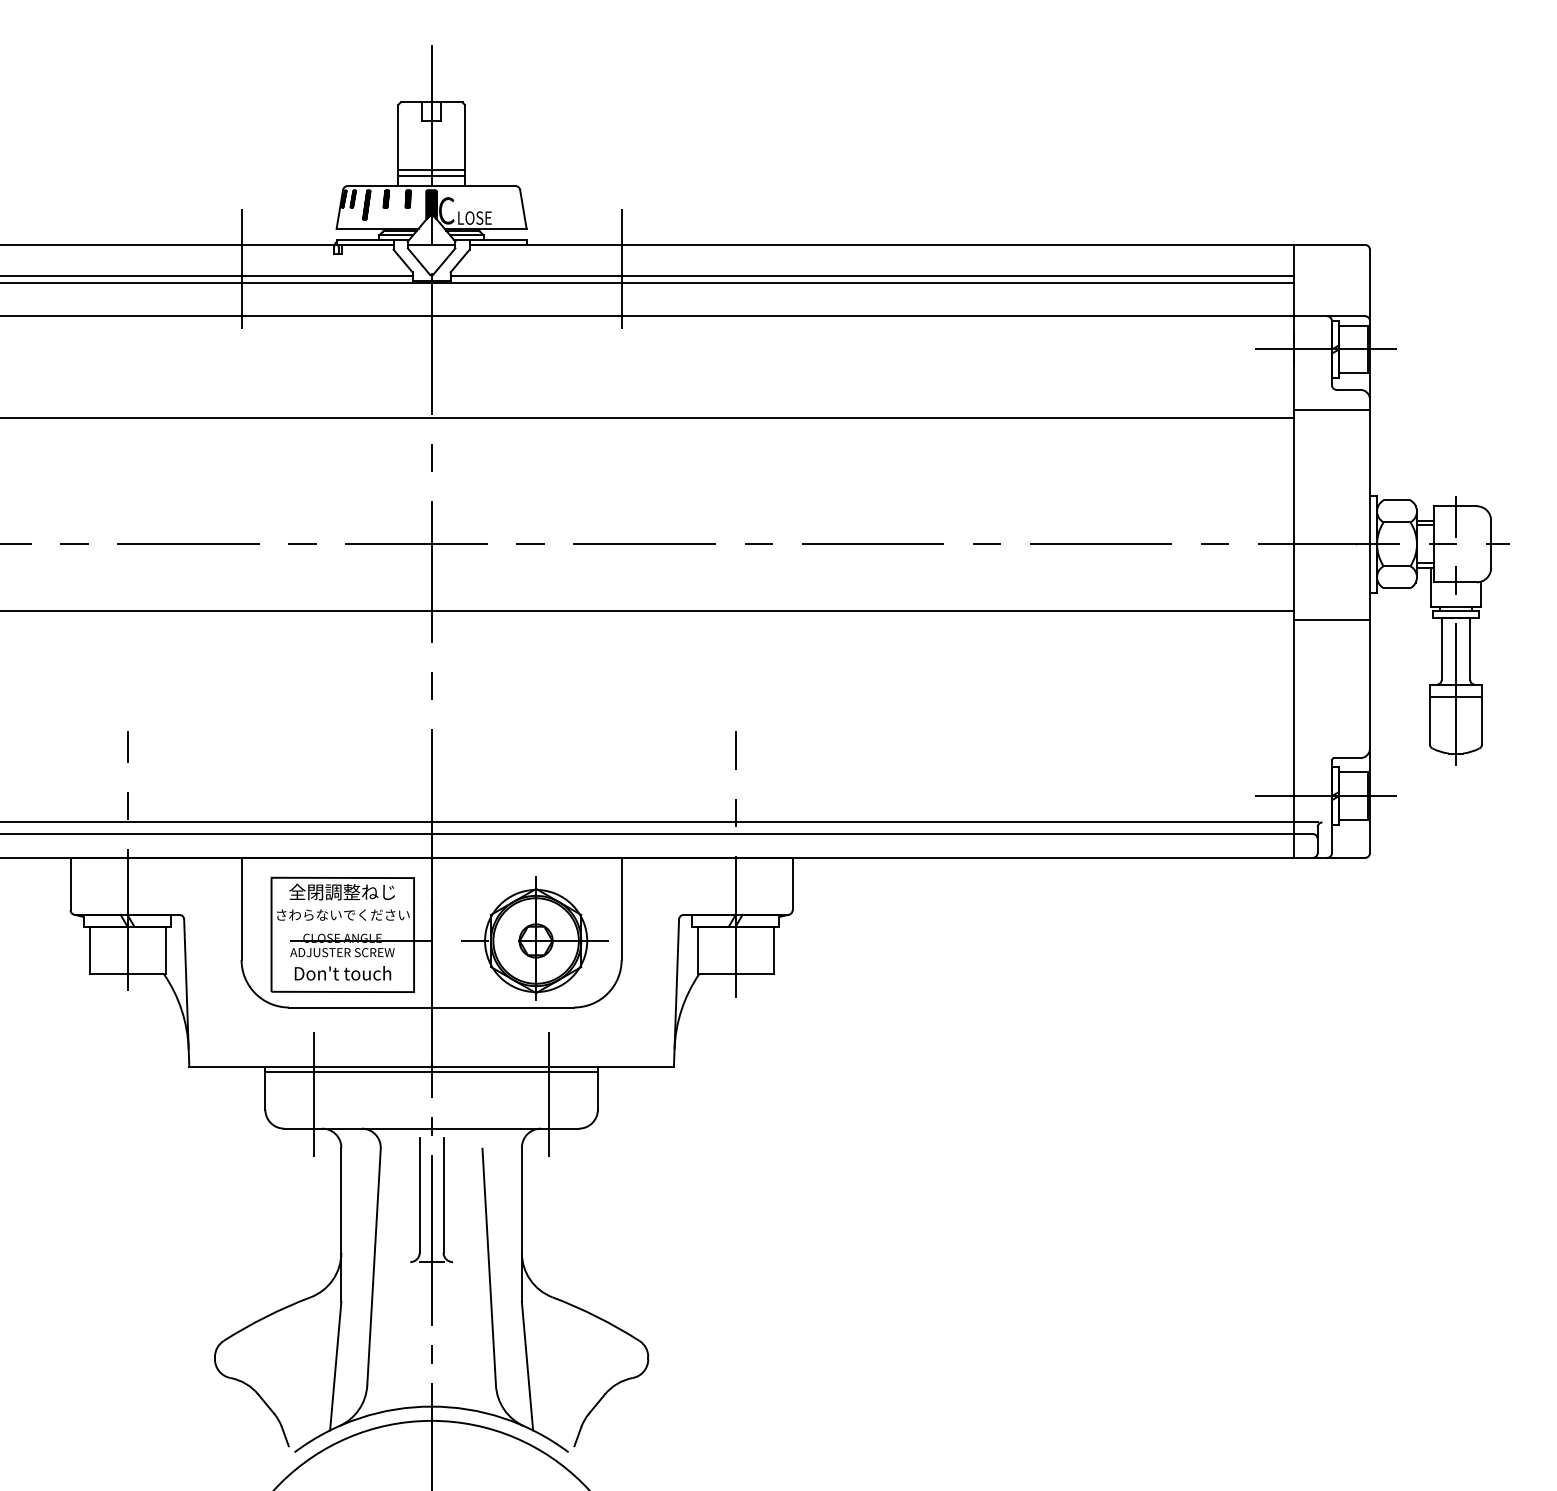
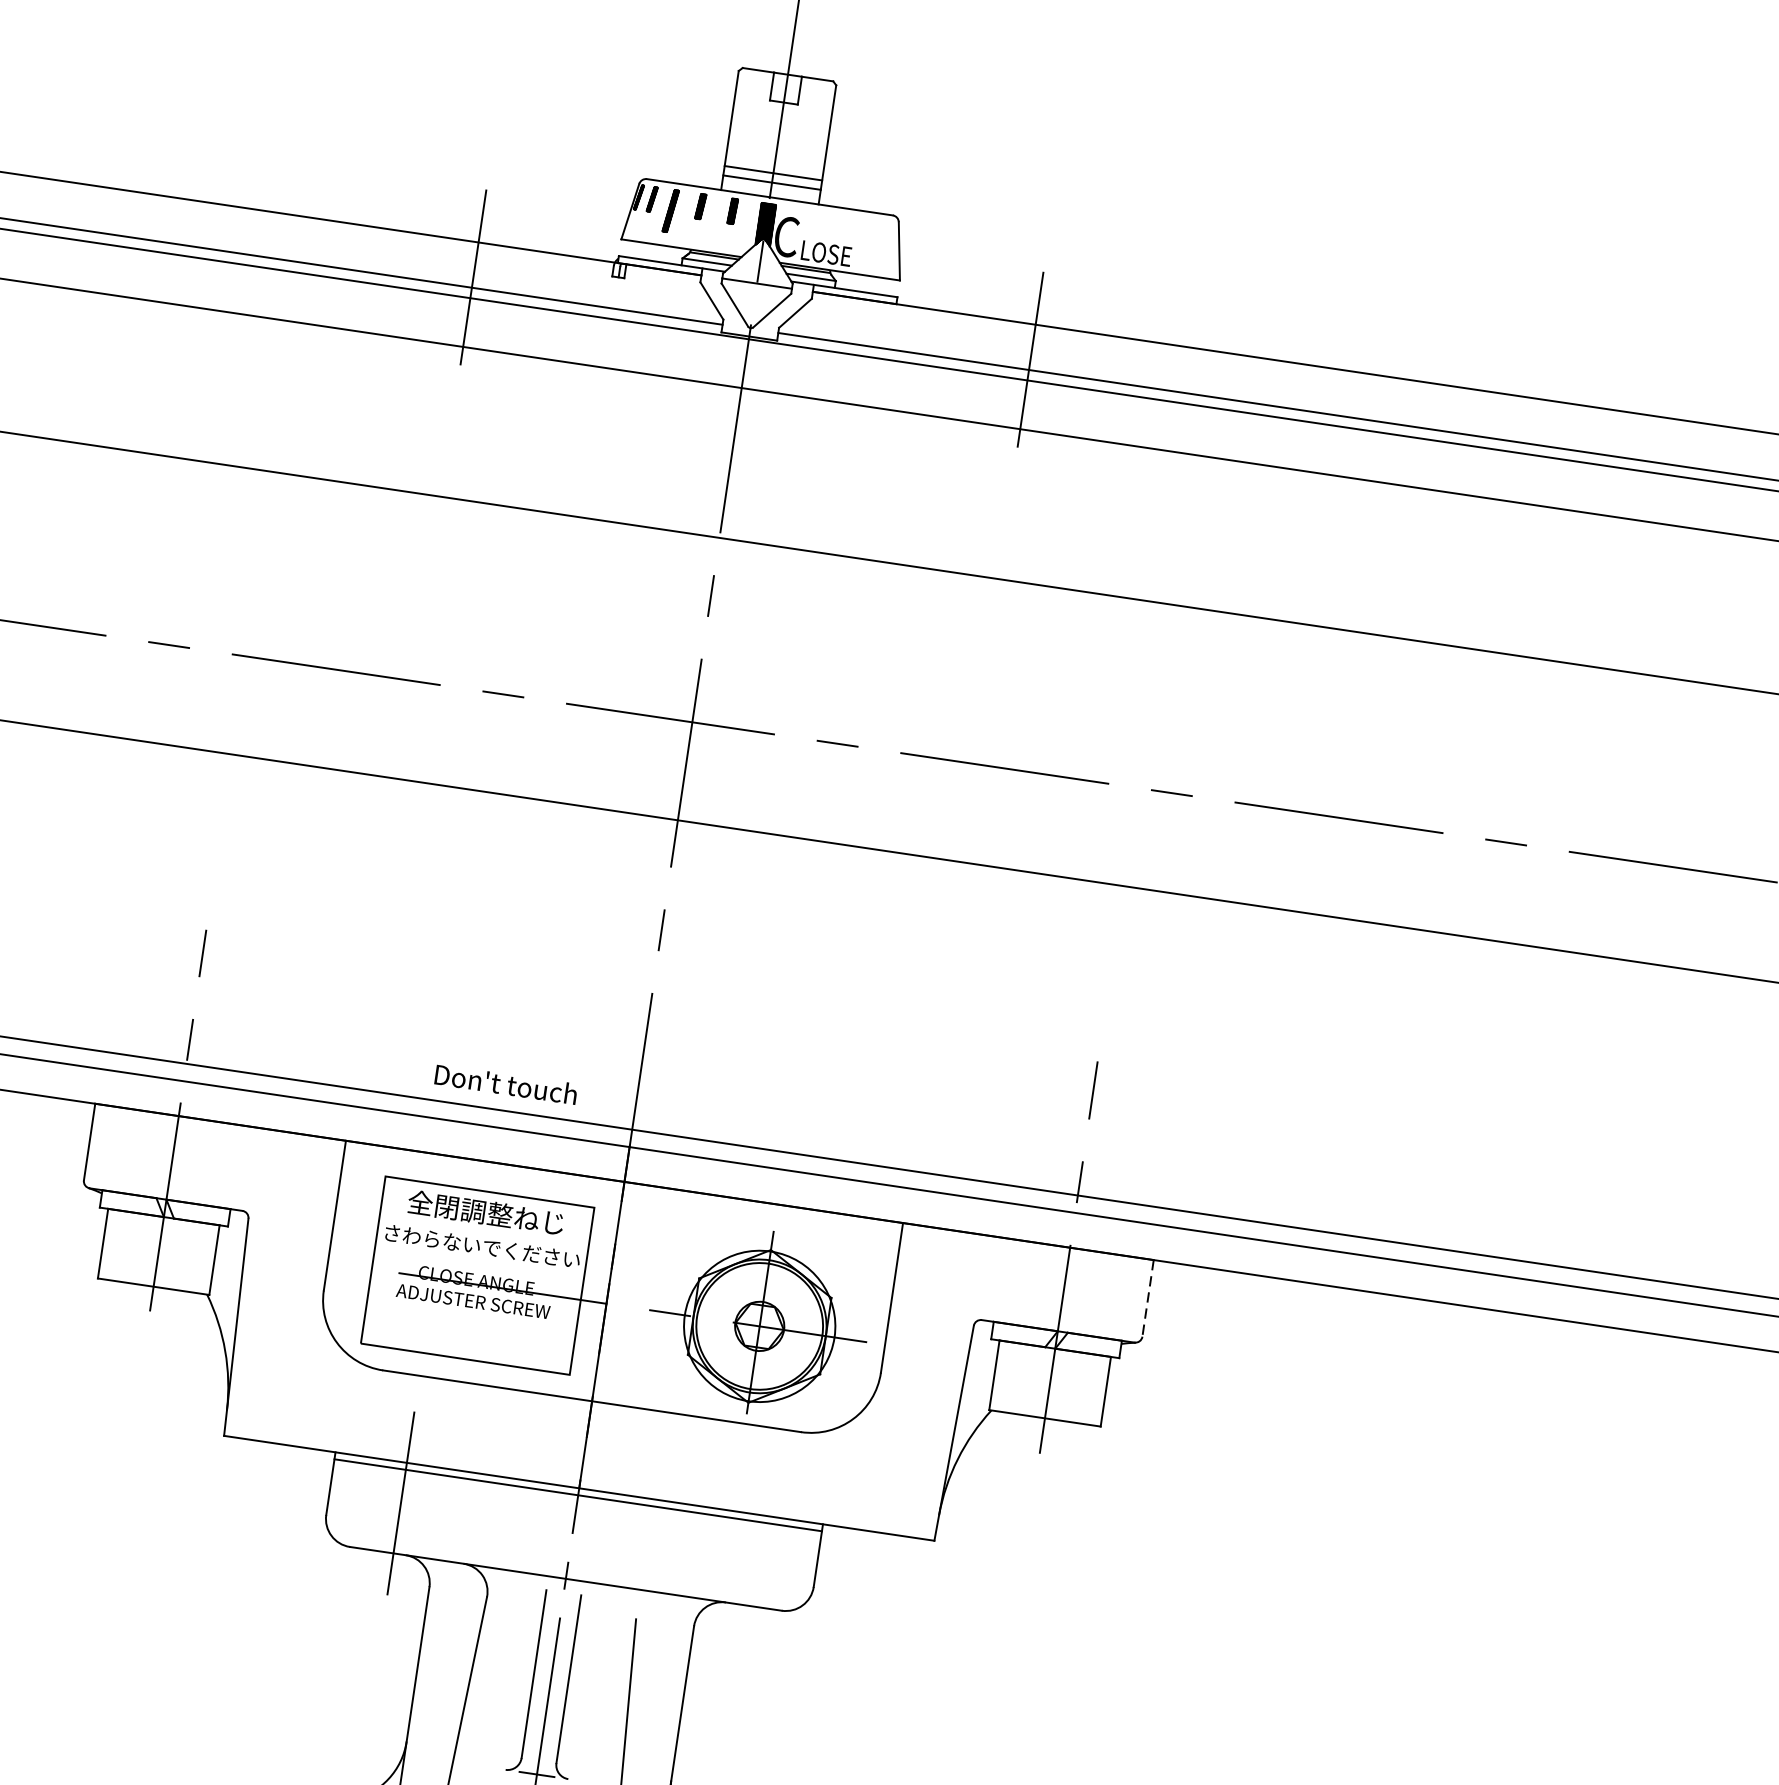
line: (792, 884) -> (1147, 1299), solid -> dashed
text: (342, 973) -> (505, 1084), moved
line: (549, 1094) -> (746, 1554), removed

